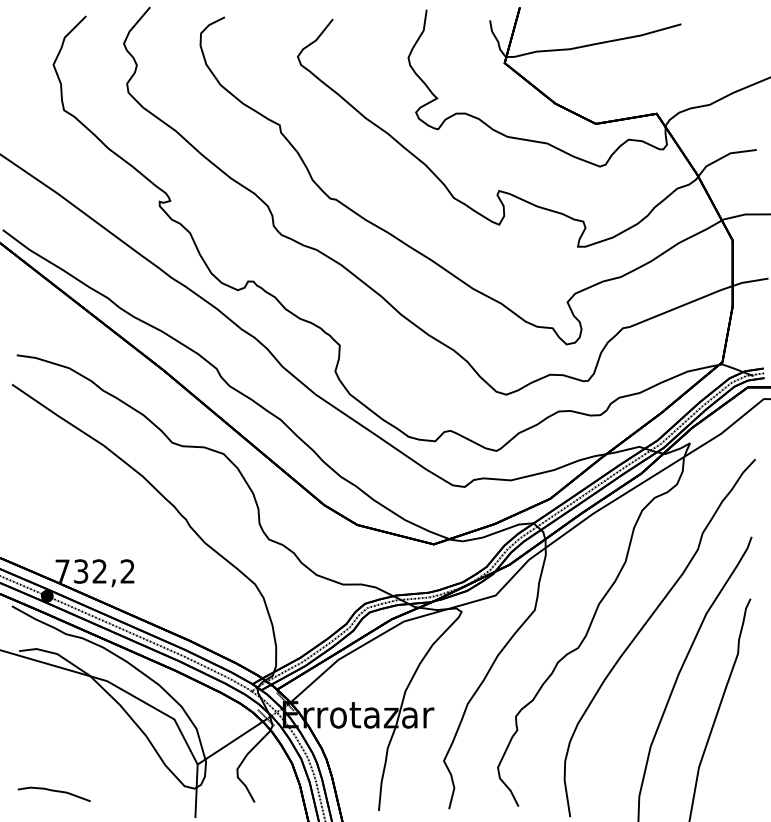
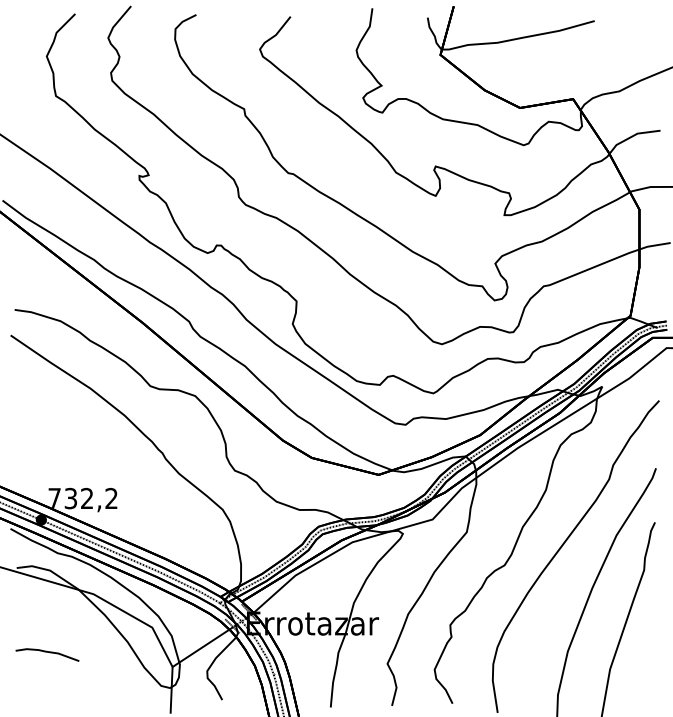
curve: (54, 791) -> (47, 652), moved

